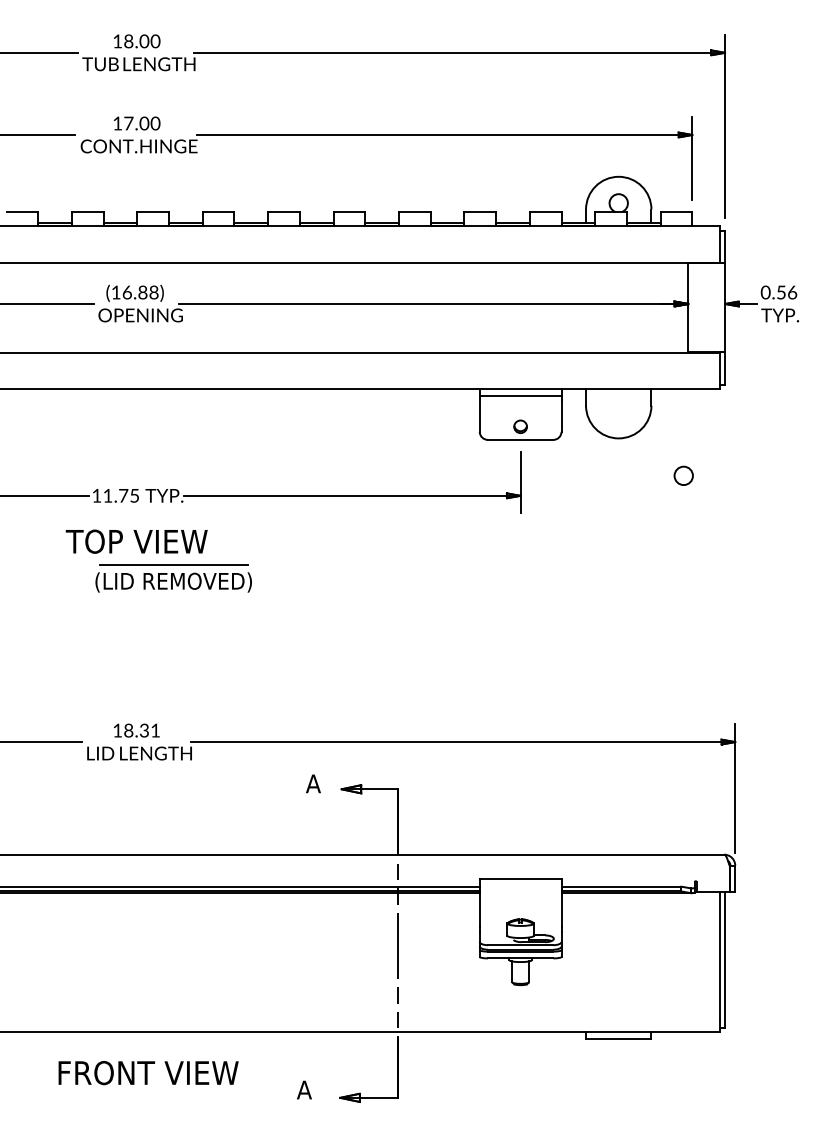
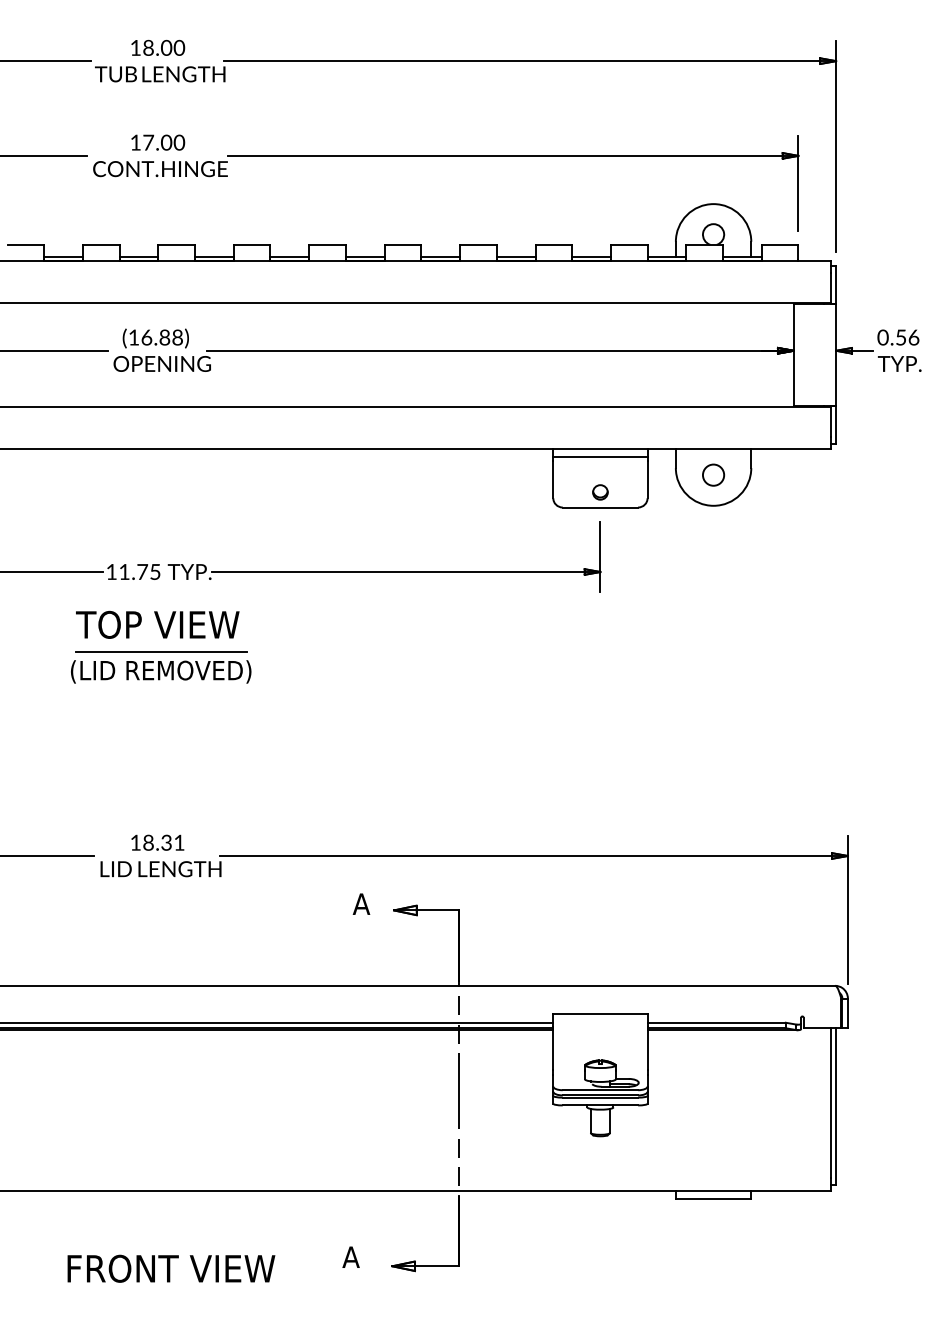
circle: (683, 475) -> (713, 474), moved
part: (173, 578) -> (160, 667), moved
text: (148, 1073) -> (171, 1269), moved

